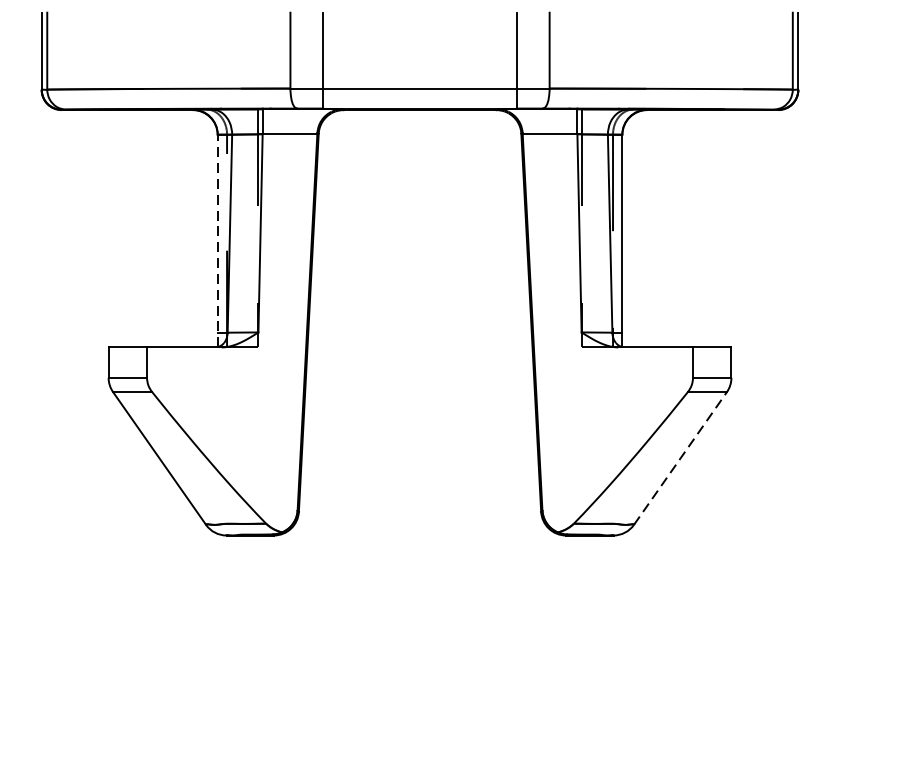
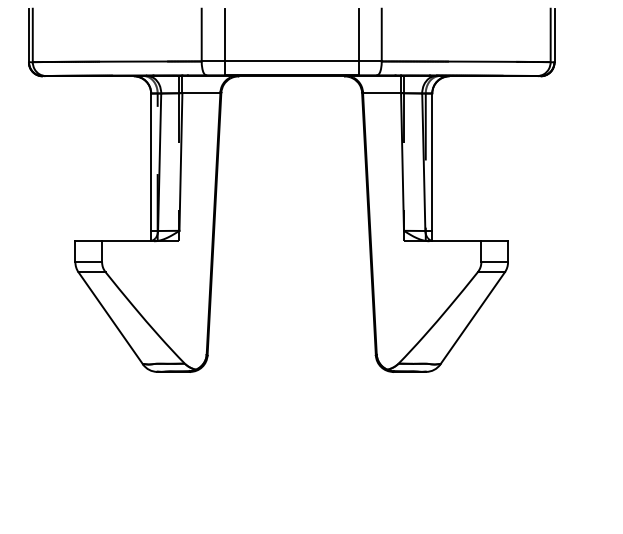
line: (218, 241) -> (151, 167), dashed -> solid
line: (680, 457) -> (472, 317), dashed -> solid

